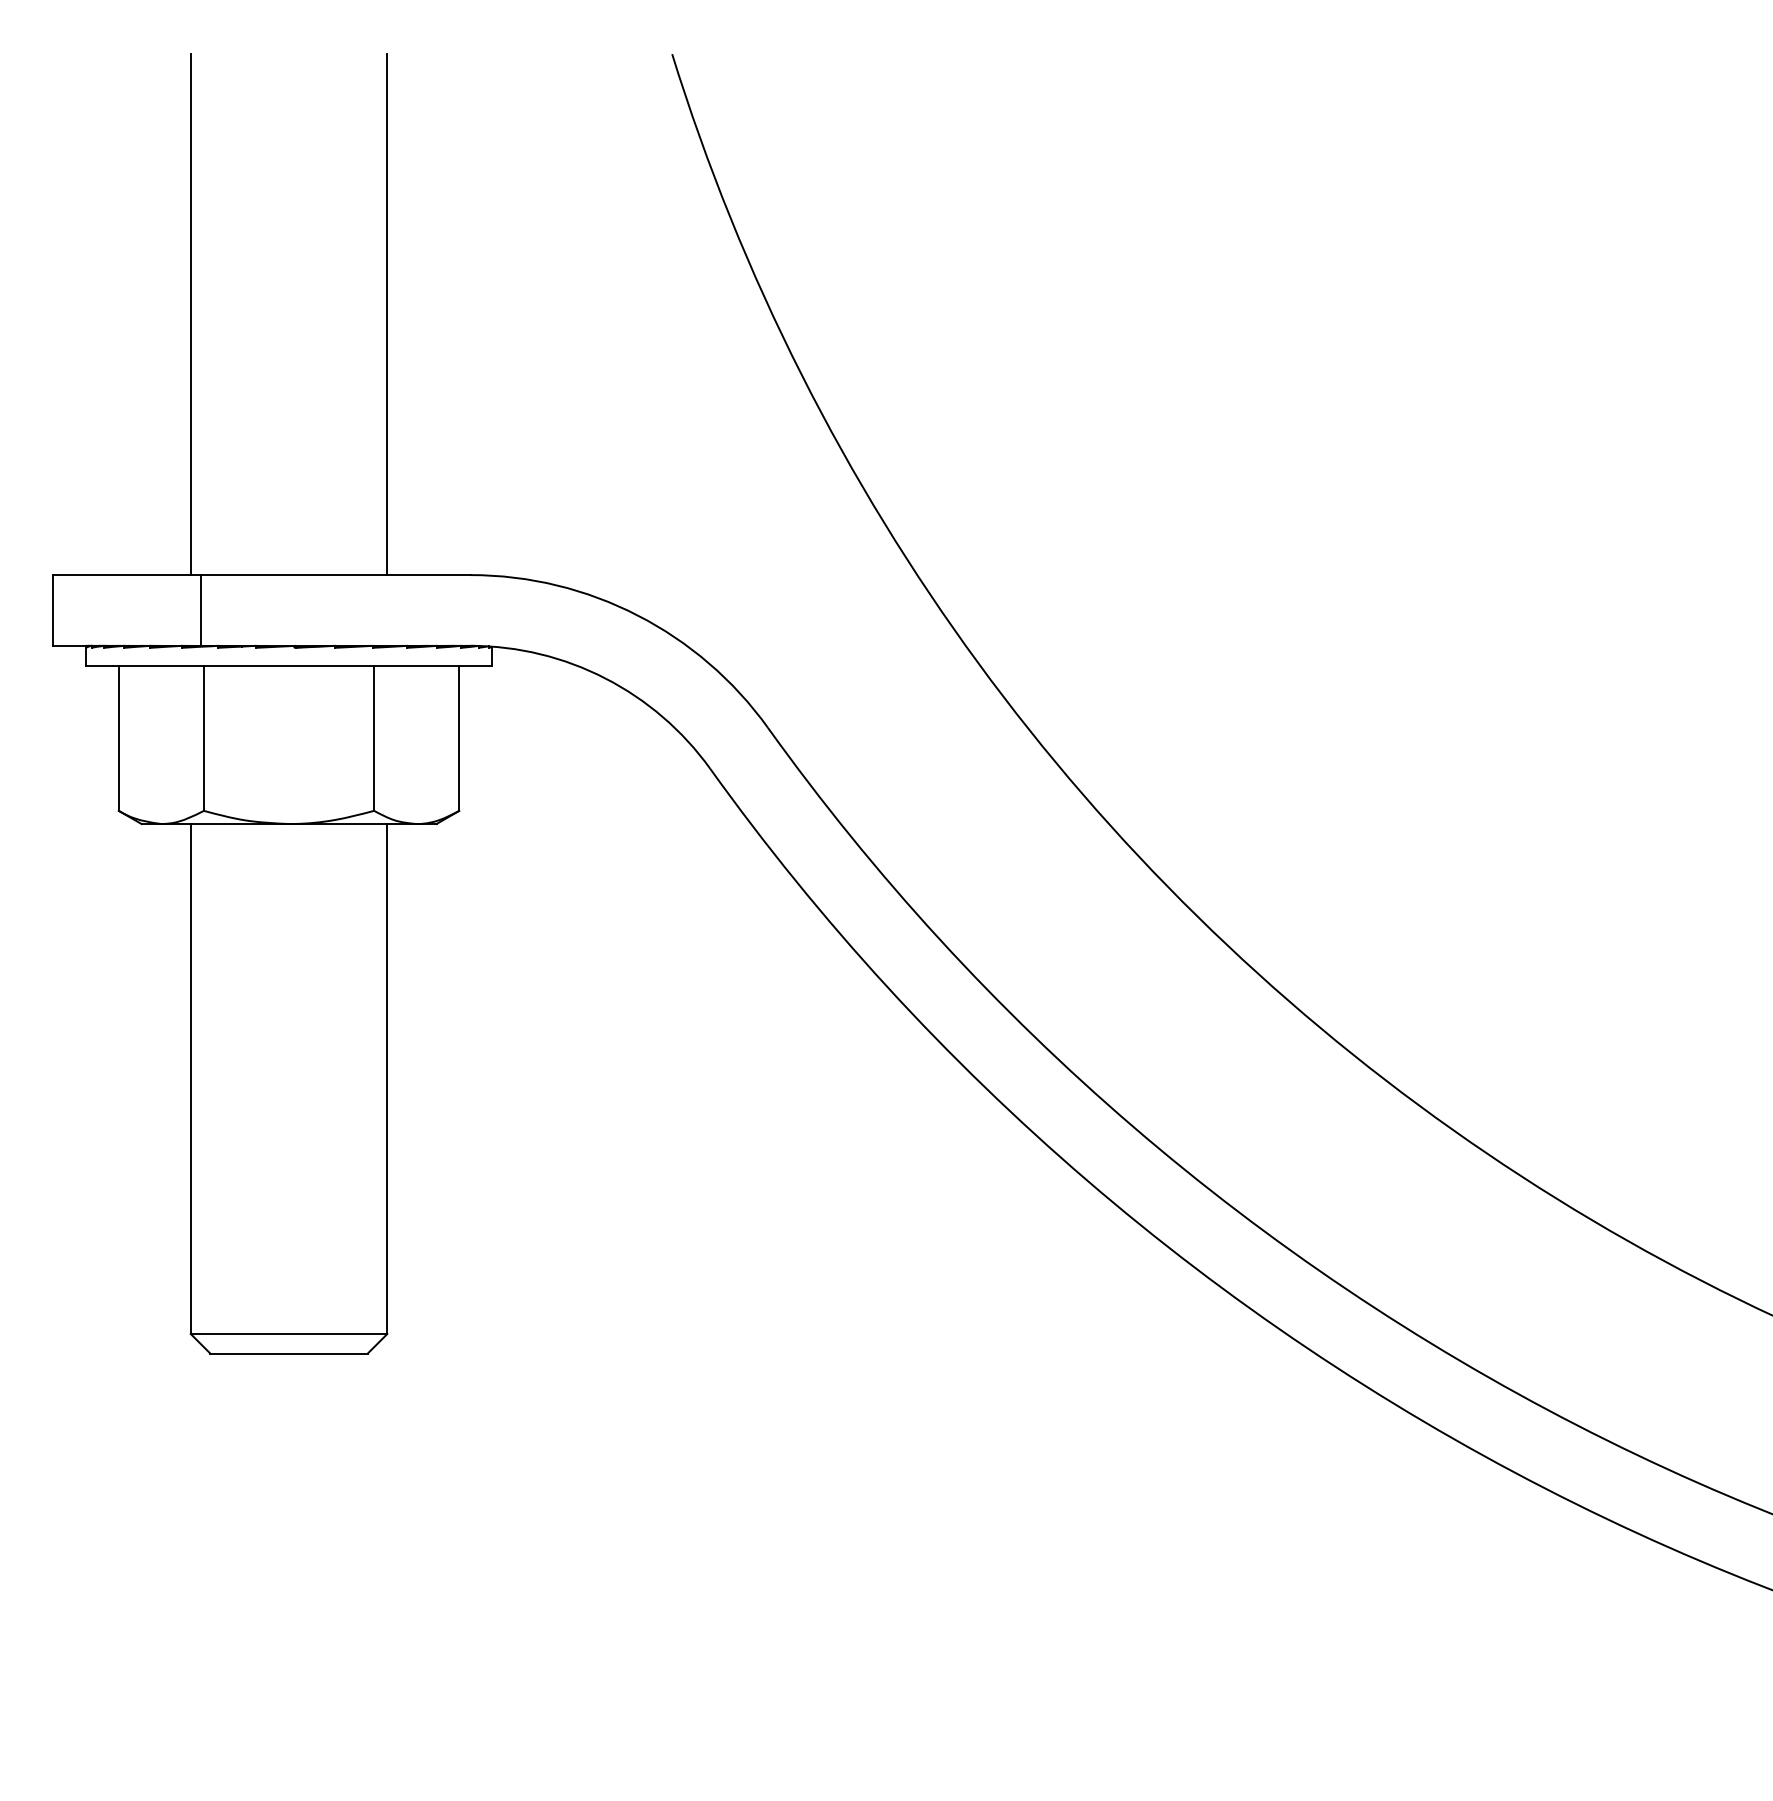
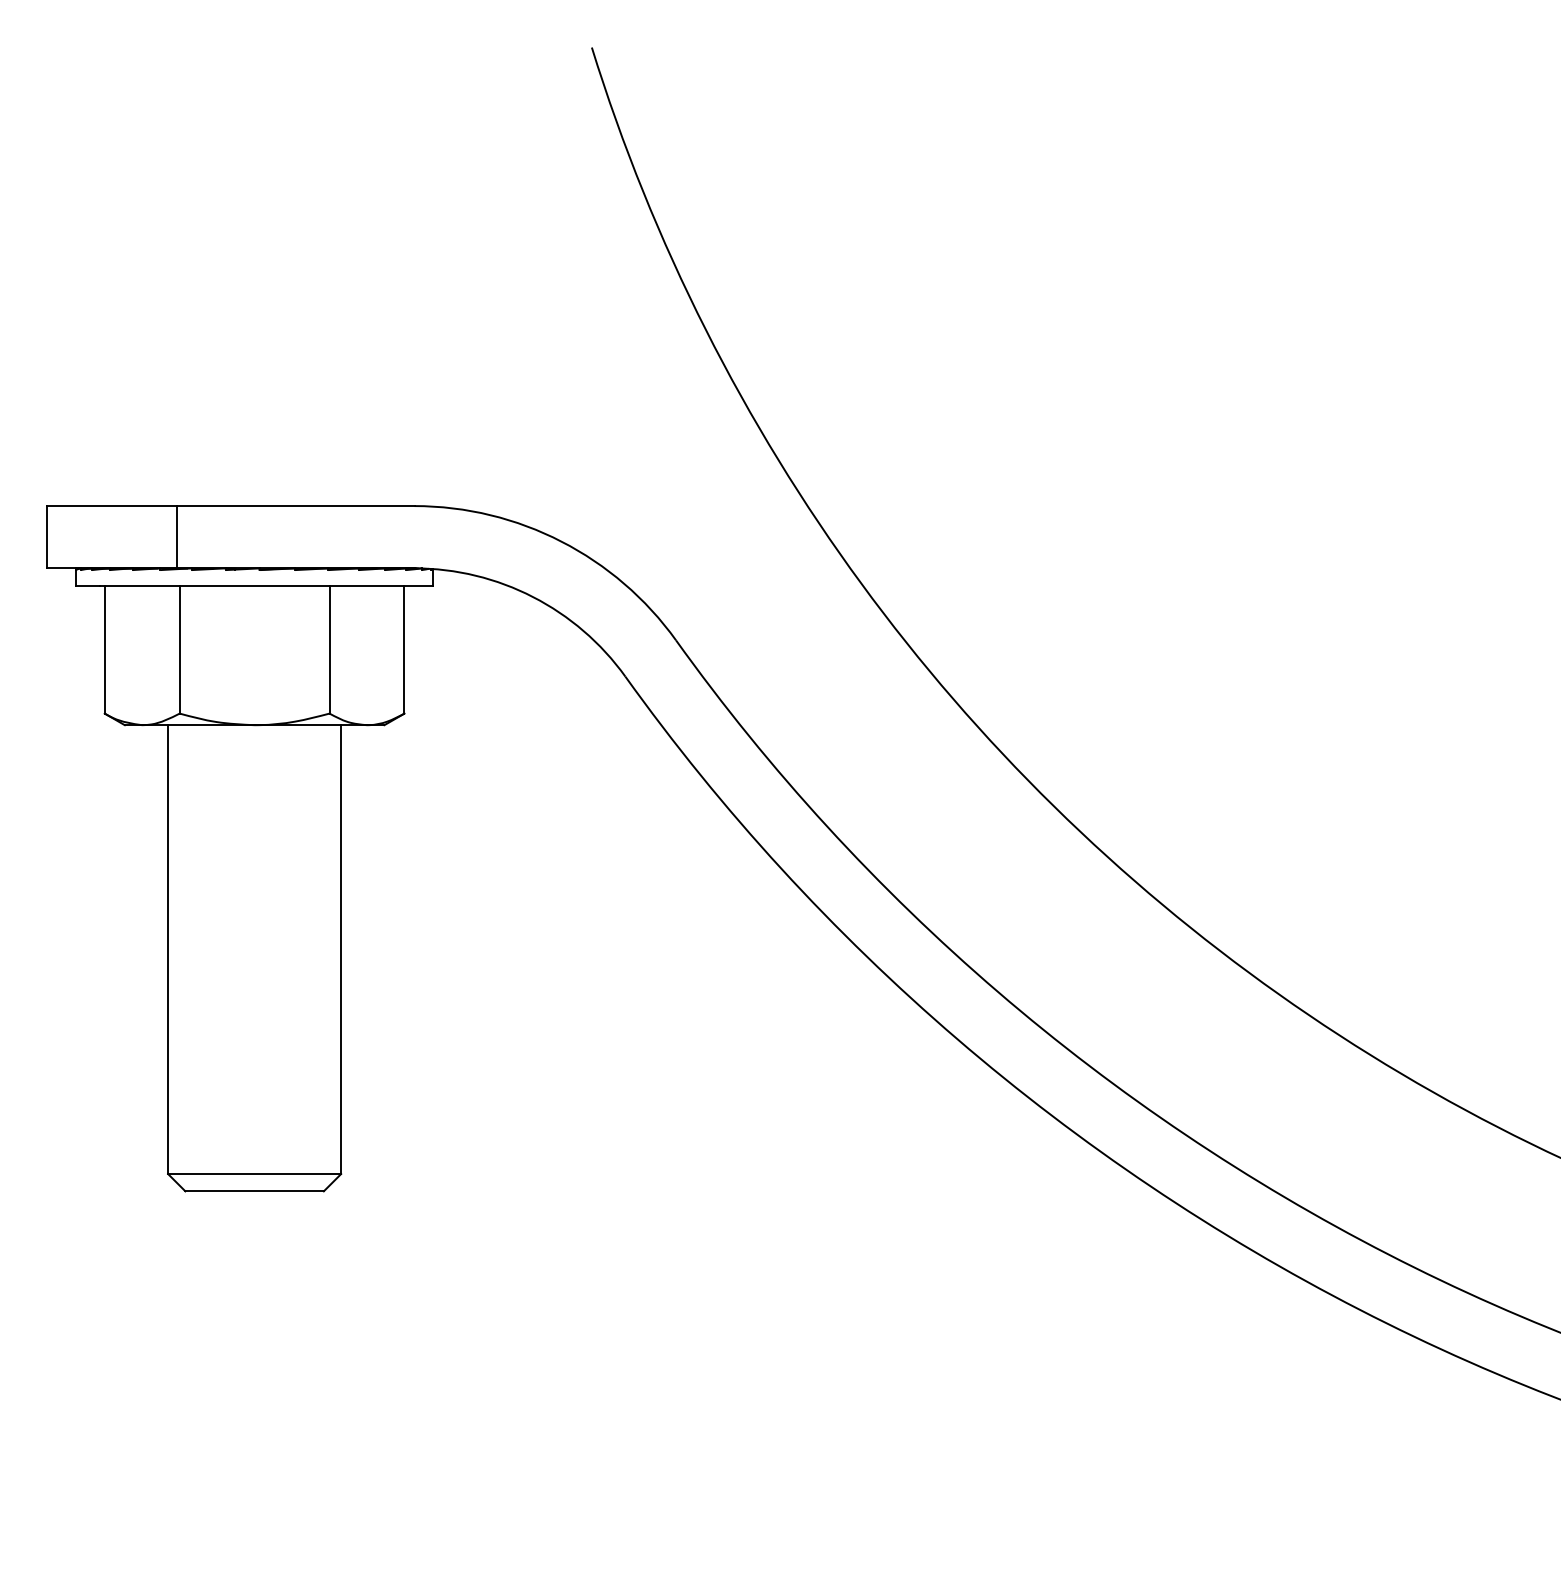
line: (191, 314) -> (168, 276), removed
line: (387, 314) -> (341, 276), removed

